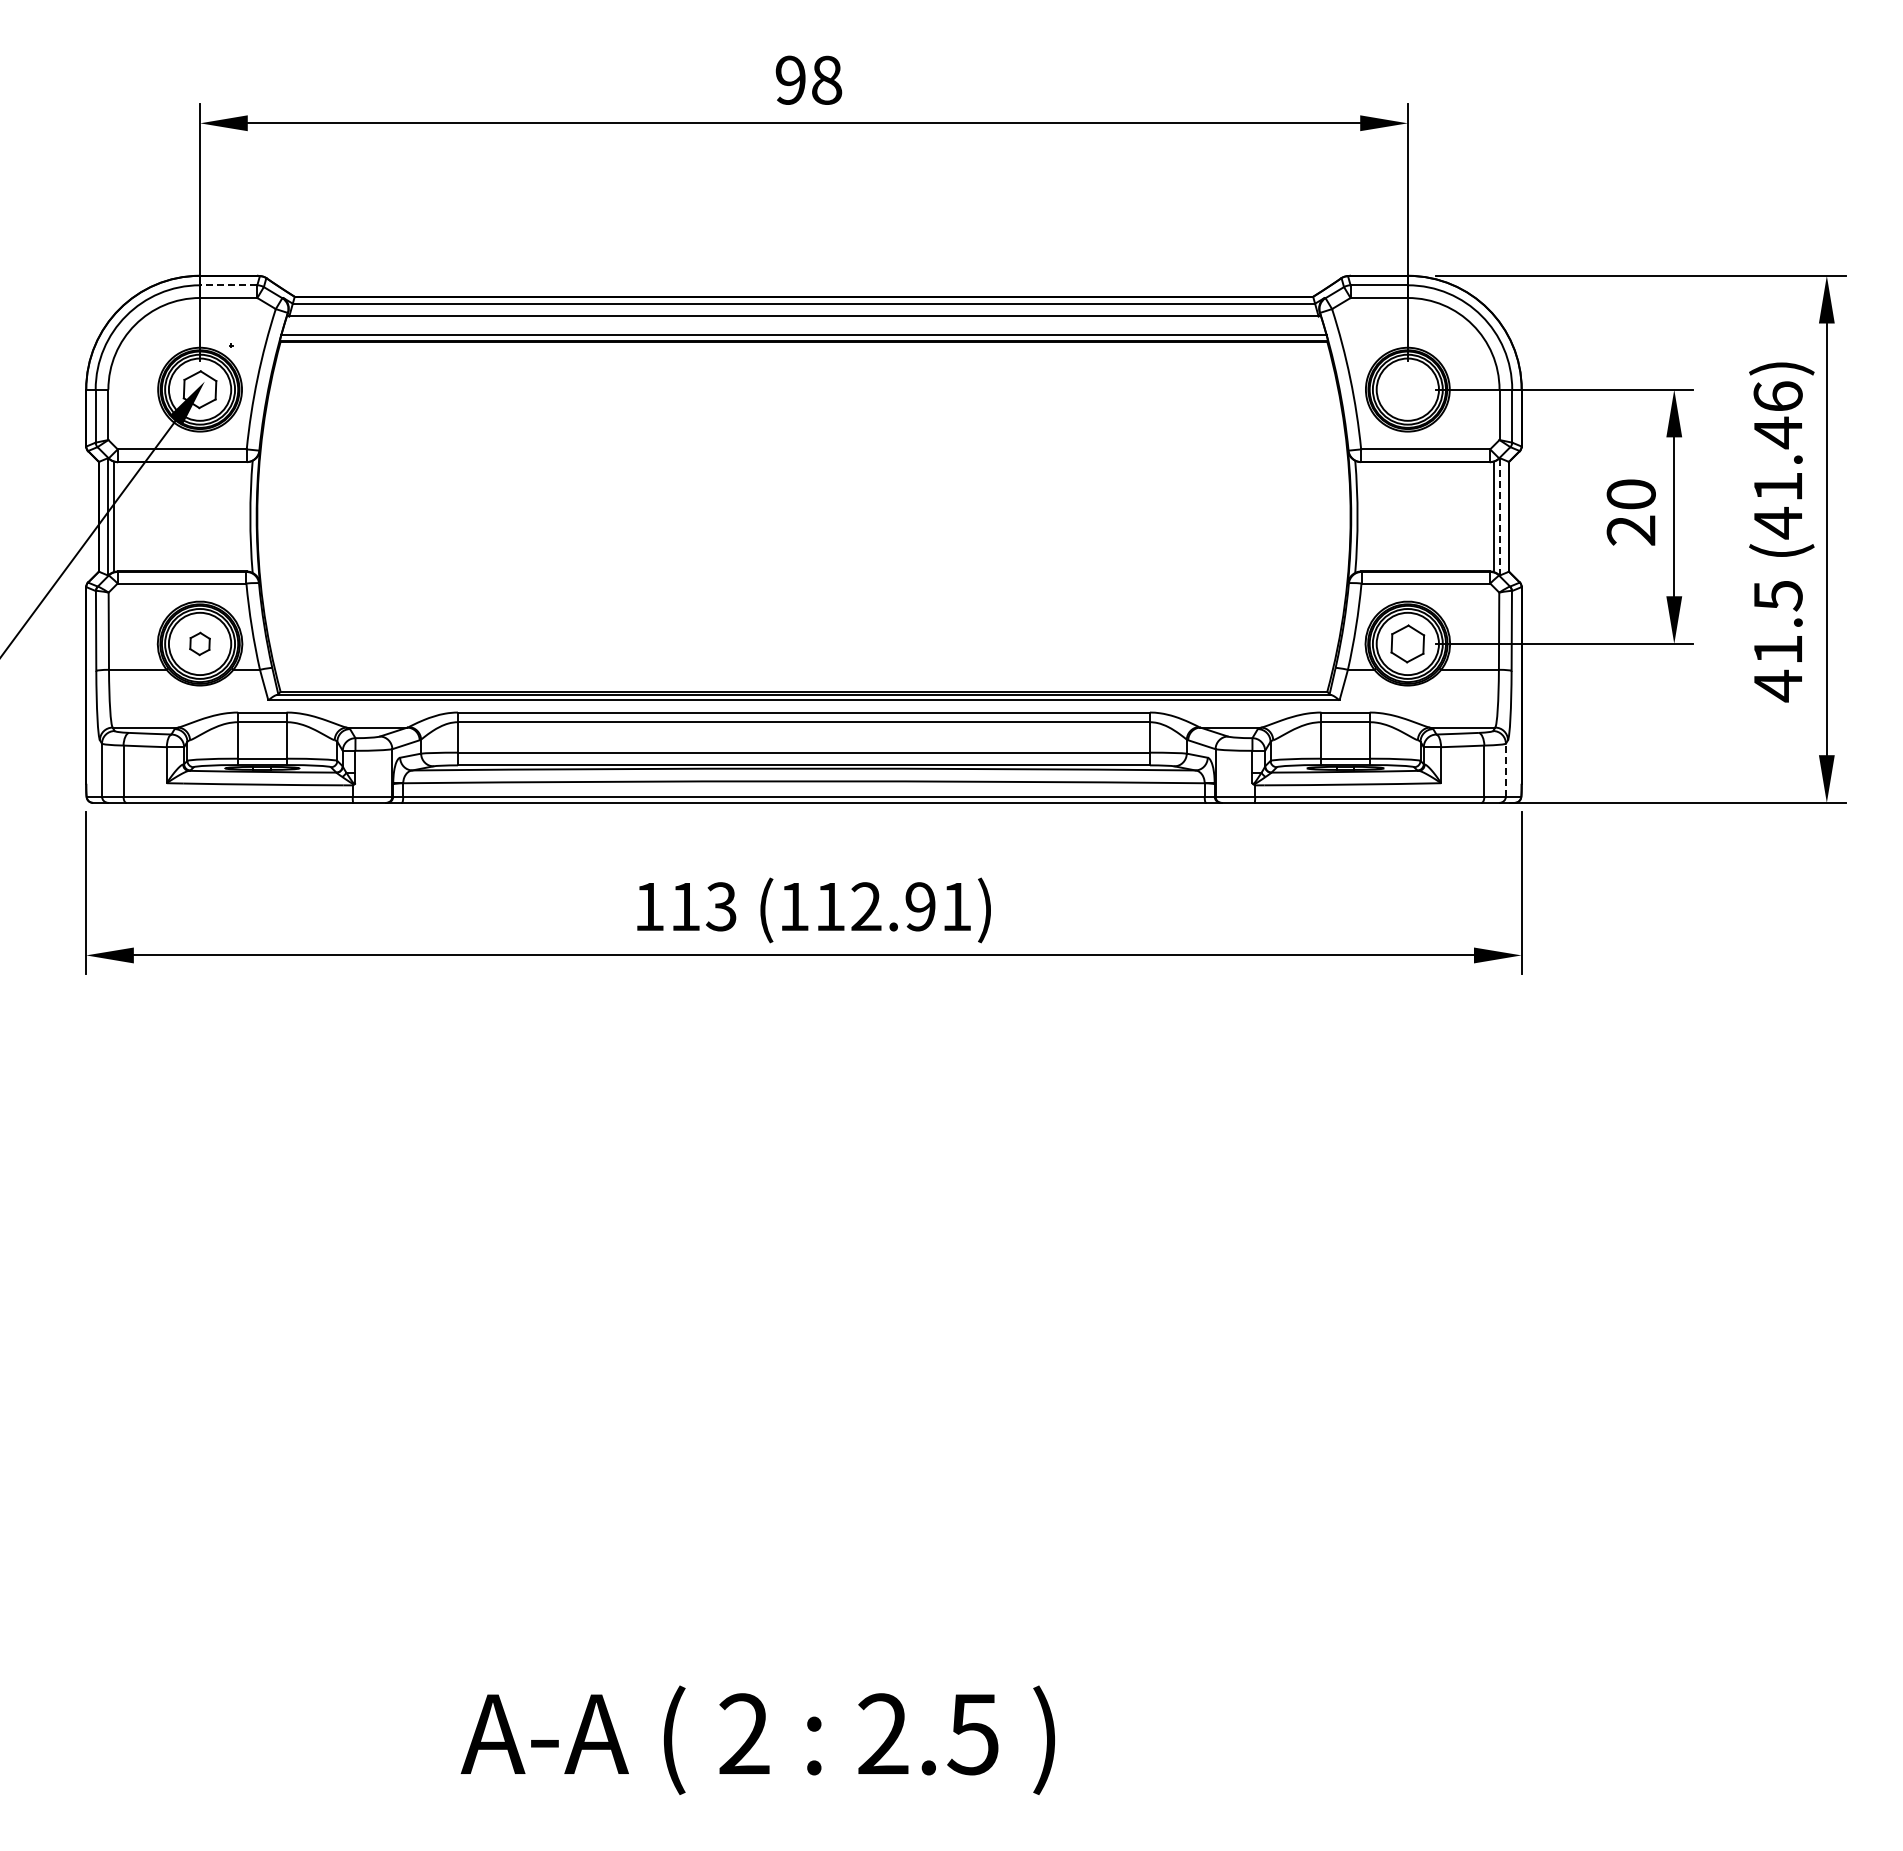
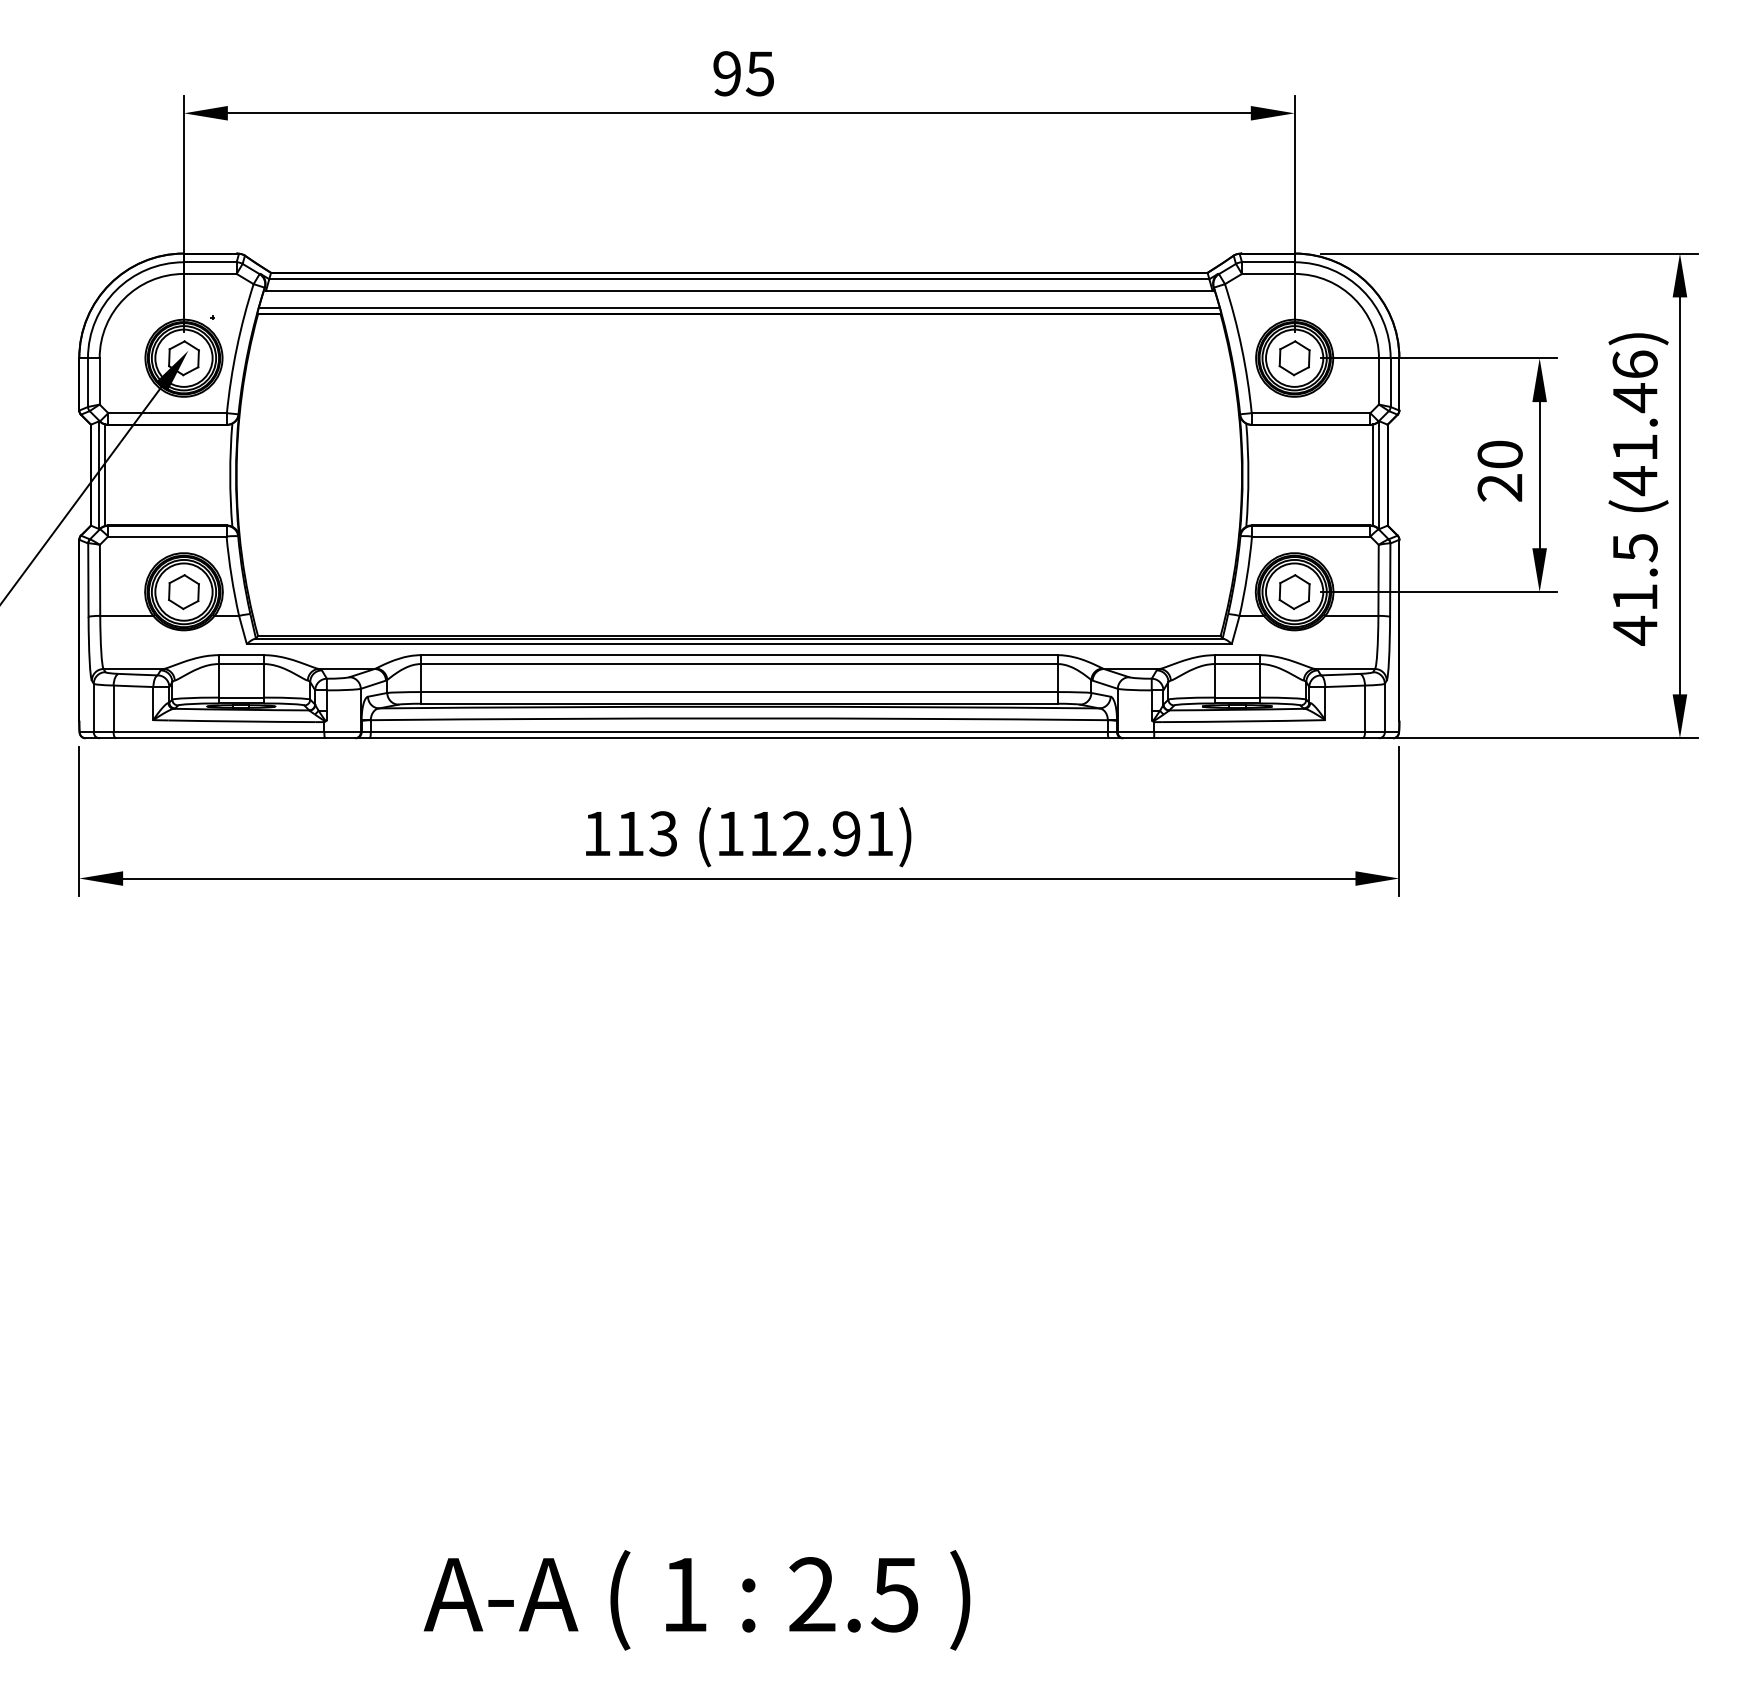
text: (826, 79) -> (760, 73), 98 -> 95
line: (228, 285) -> (210, 262), dashed -> solid
part: (1407, 389) -> (1294, 358), added
line: (1499, 516) -> (1378, 474), dashed -> solid
part: (199, 643) -> (183, 591), size x1.67
line: (1505, 769) -> (1384, 707), dashed -> solid
text: (744, 1733) -> (684, 1594), 2 -> 1

